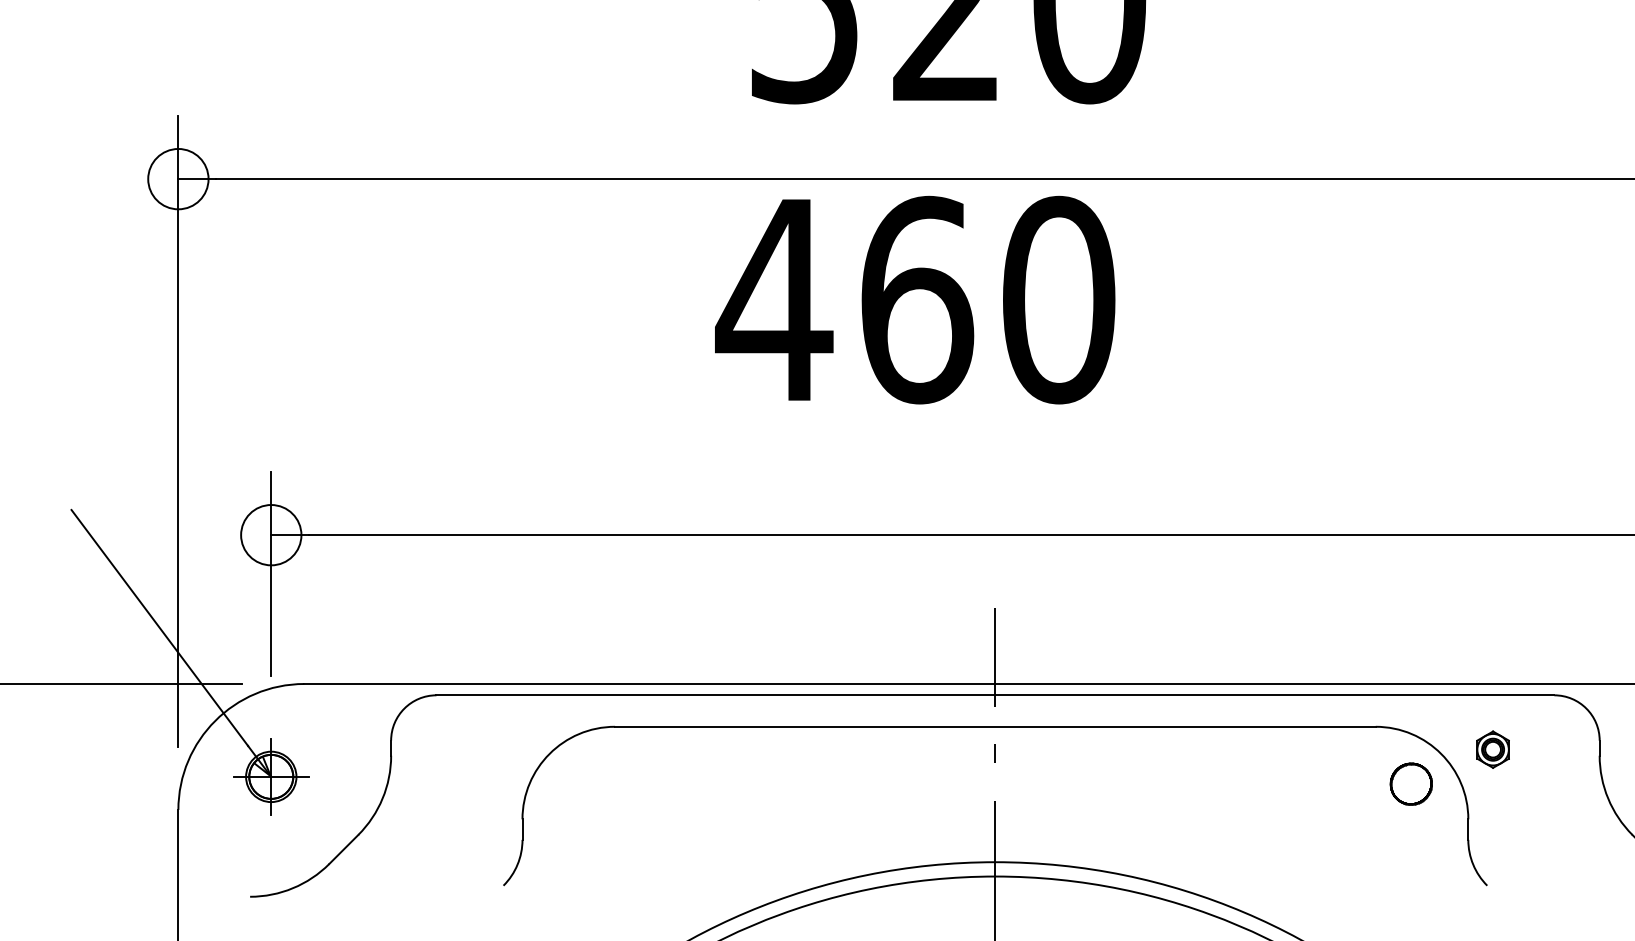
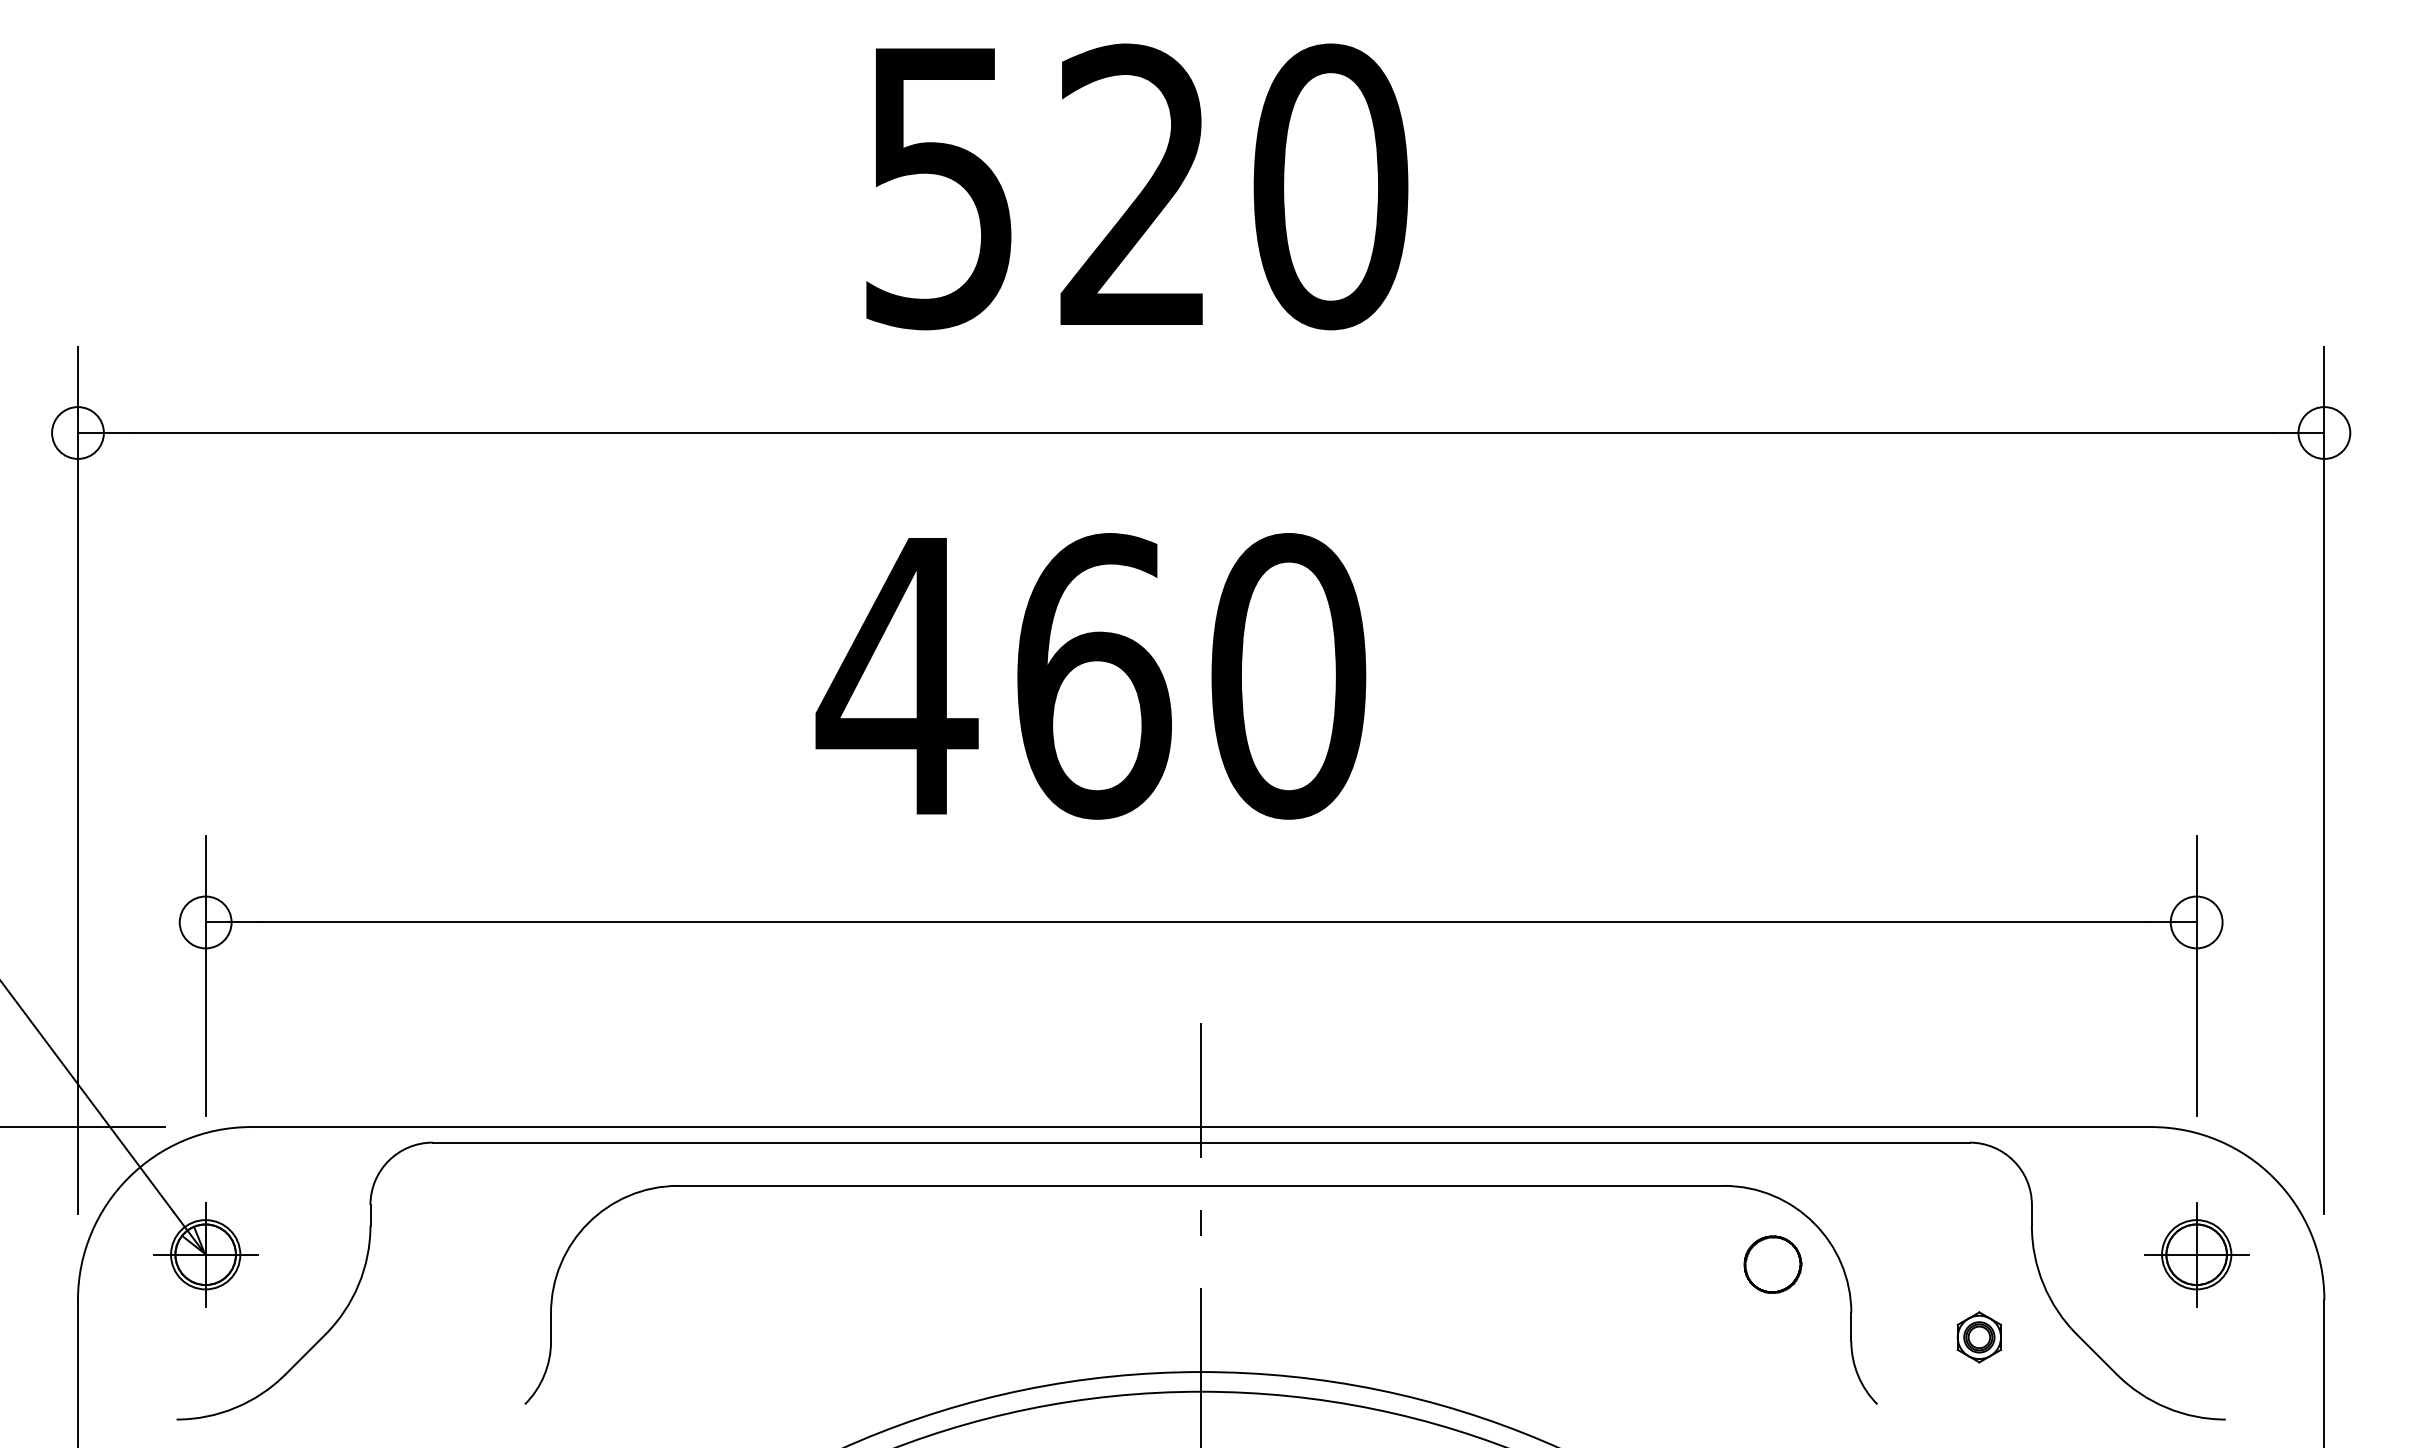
circle: (178, 178) -> (77, 432), size x0.62
text: (914, 300) -> (1090, 676), moved
circle: (271, 535) -> (205, 922), size x0.62
part: (1493, 749) -> (1979, 1337), moved

